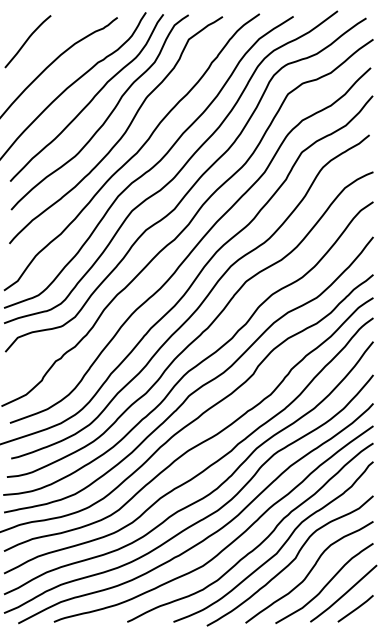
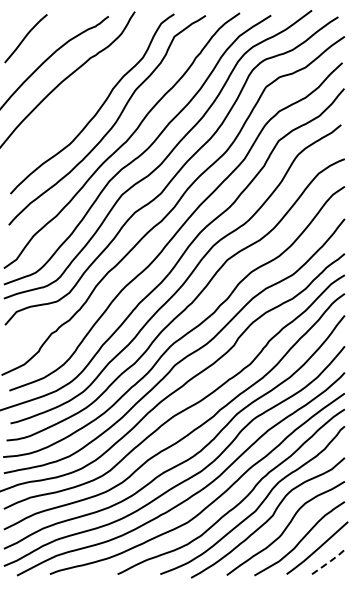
curve: (90, 100) -> (83, 92), removed
line: (357, 608) -> (330, 561), solid -> dashed

